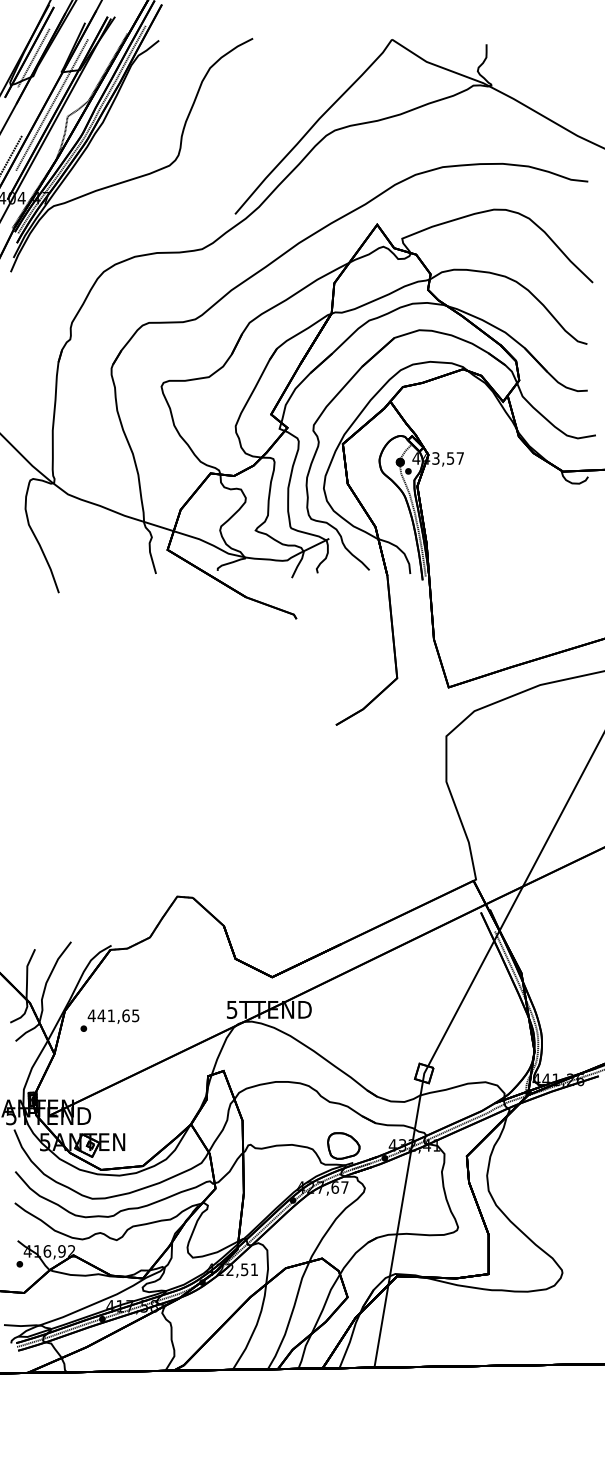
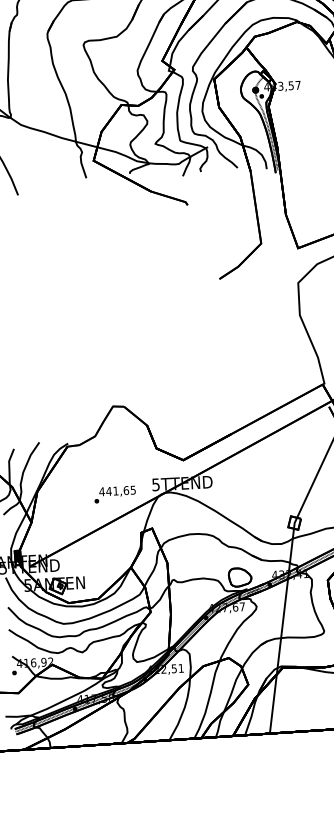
text: (109, 1020) -> (114, 494), moved

